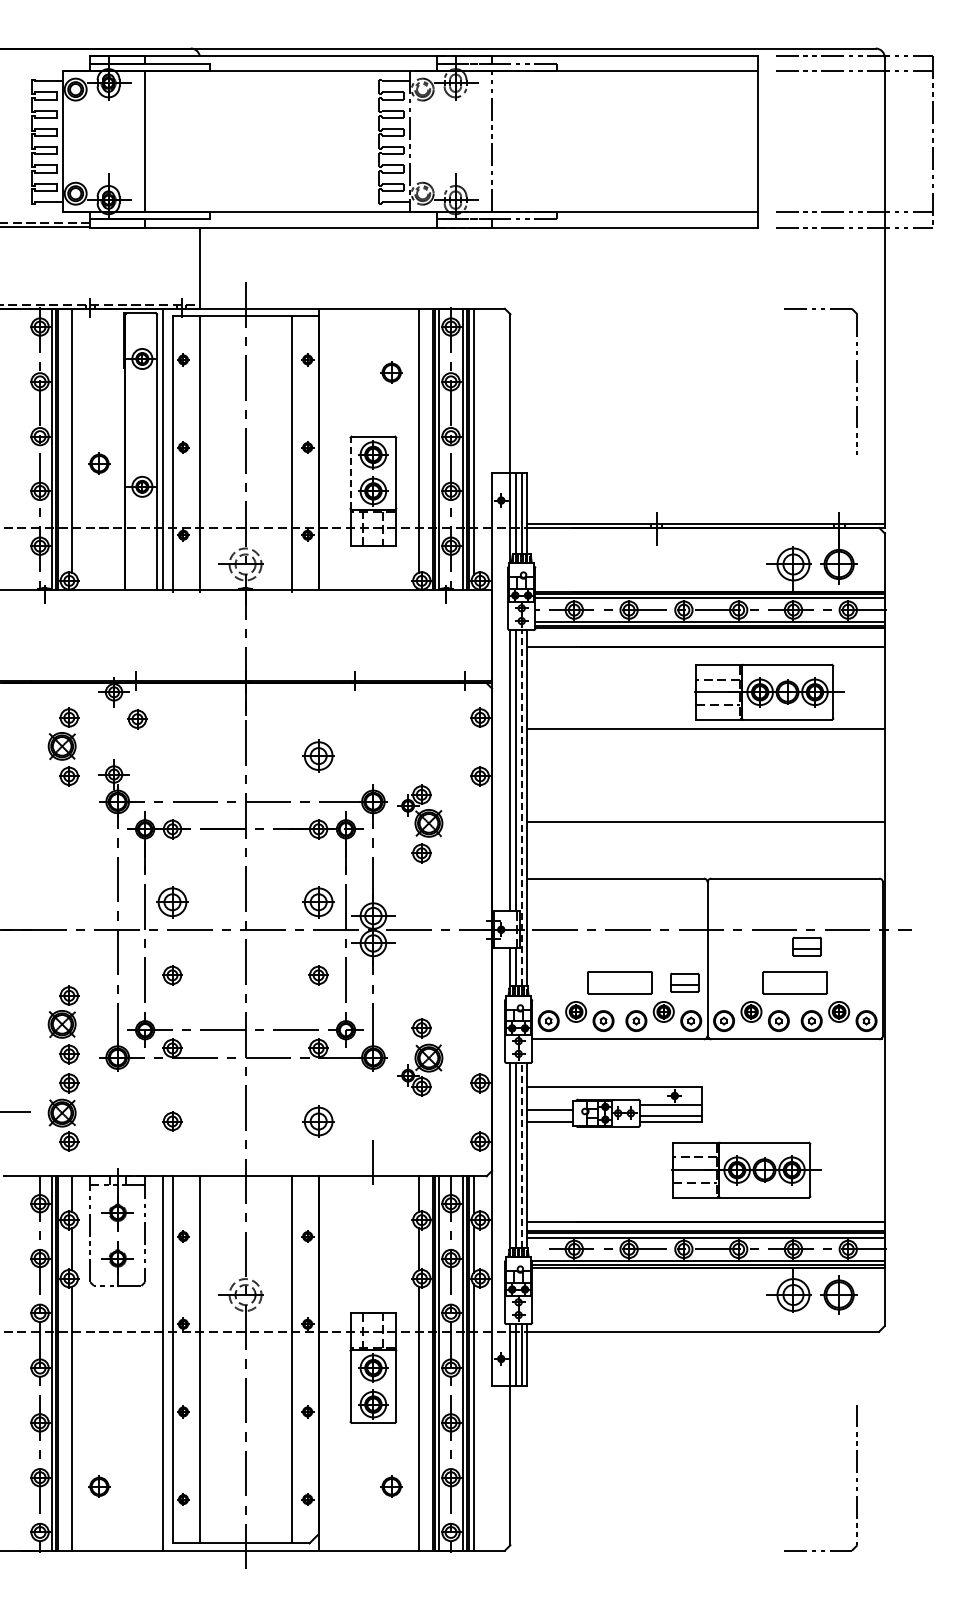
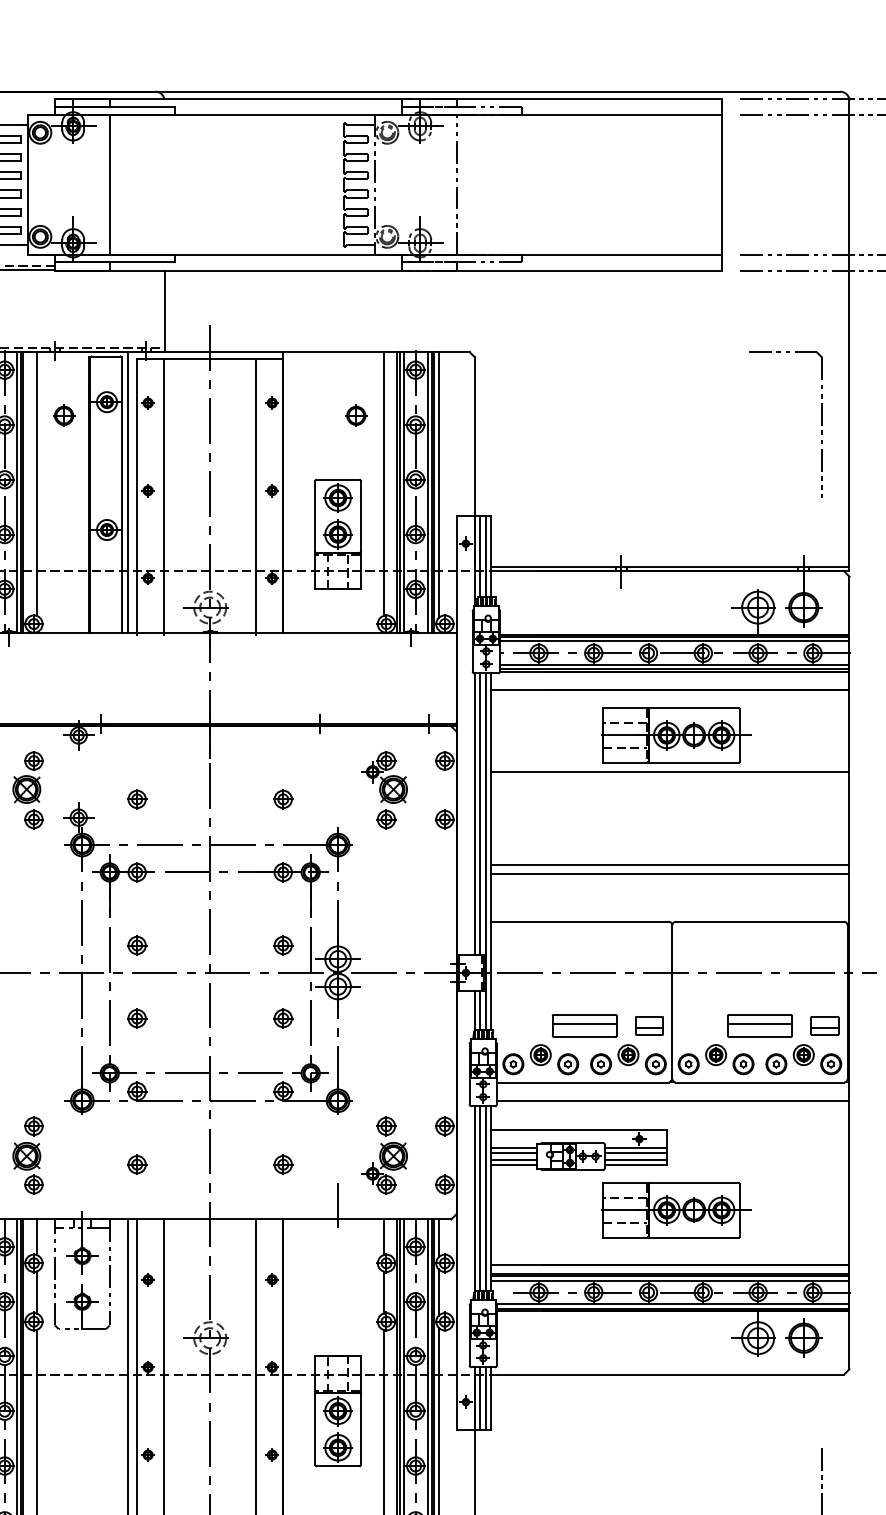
part: (99, 463) -> (64, 415), moved
line: (350, 473) -> (315, 516), dashed -> solid
part: (769, 691) -> (676, 734), moved
part: (137, 719) -> (137, 799), moved
part: (318, 756) -> (283, 799), size x0.62
line: (521, 807) -> (486, 850), dashed -> solid
part: (420, 823) -> (385, 789), moved
line: (705, 831) -> (670, 874), added
part: (172, 902) -> (137, 945), size x0.62
part: (318, 902) -> (283, 945), size x0.62
part: (806, 946) -> (824, 1025), moved
line: (619, 980) -> (584, 1023), added
line: (795, 980) -> (760, 1023), added
part: (63, 1024) -> (28, 1067), removed
part: (420, 1057) -> (385, 1155), moved
line: (708, 1057) -> (673, 1100), added
line: (549, 1105) -> (514, 1148), added
line: (671, 1110) -> (636, 1153), added
line: (549, 1116) -> (514, 1159), added
part: (318, 1121) -> (283, 1164), size x0.62
line: (521, 1154) -> (486, 1197), dashed -> solid
part: (746, 1169) -> (676, 1209), moved

